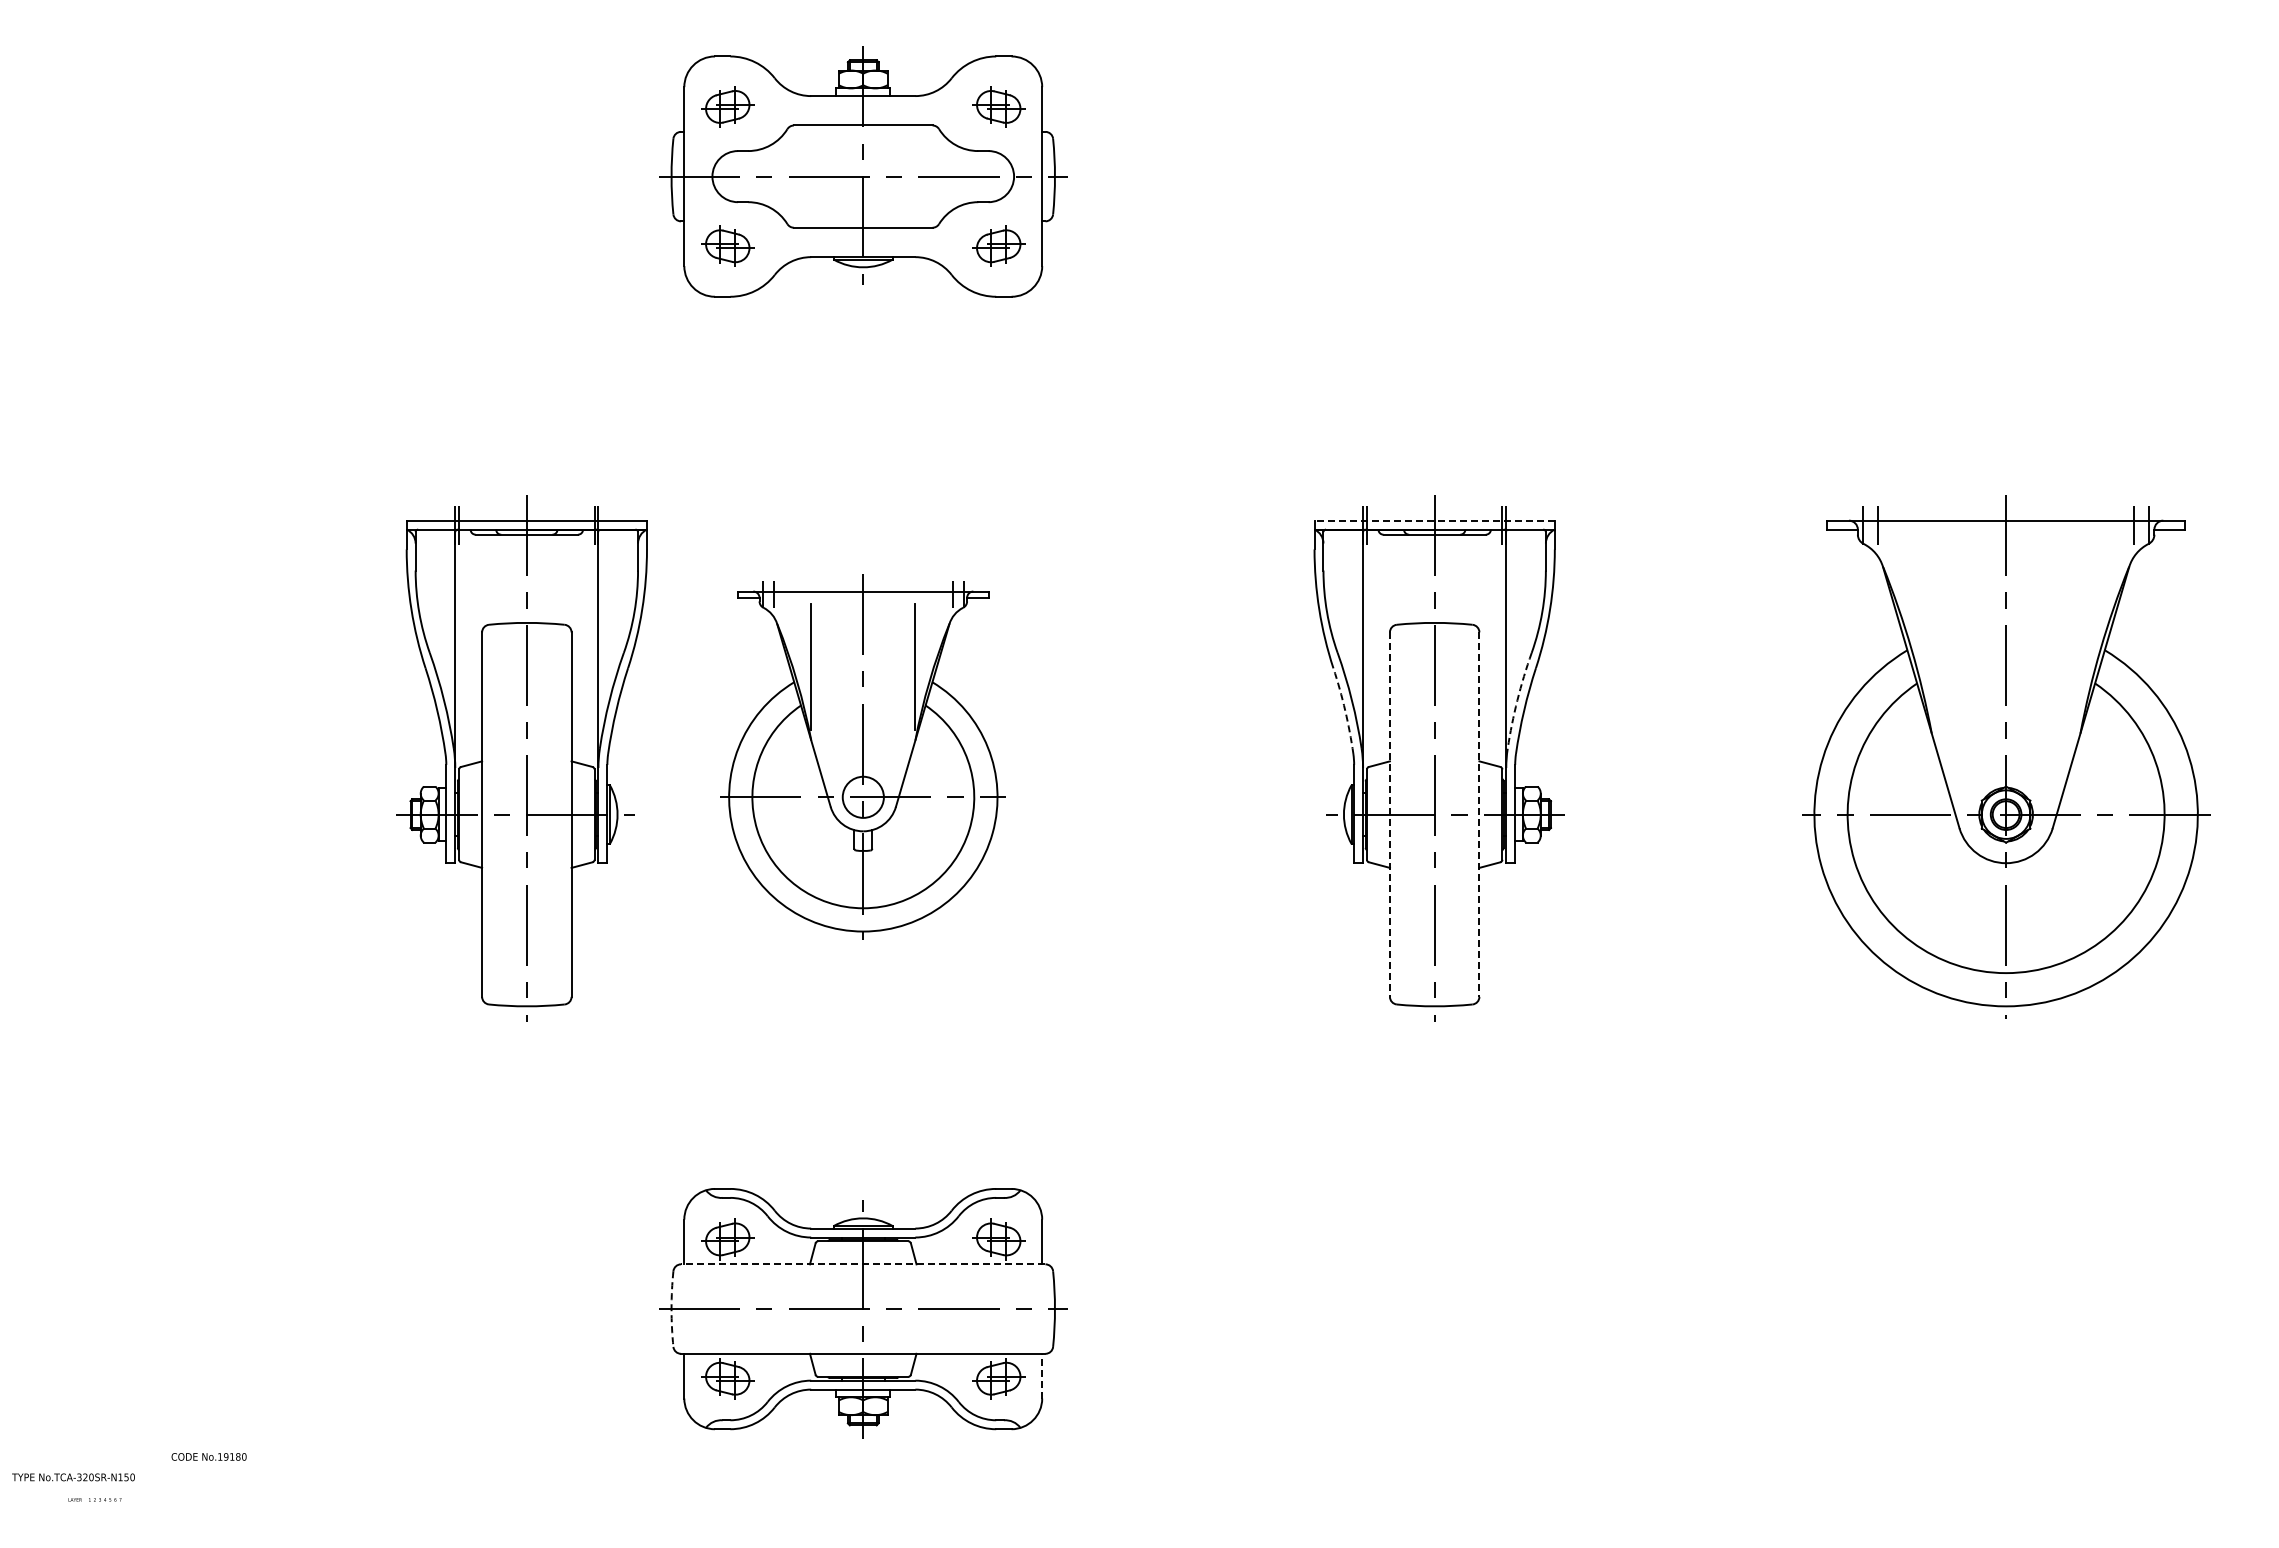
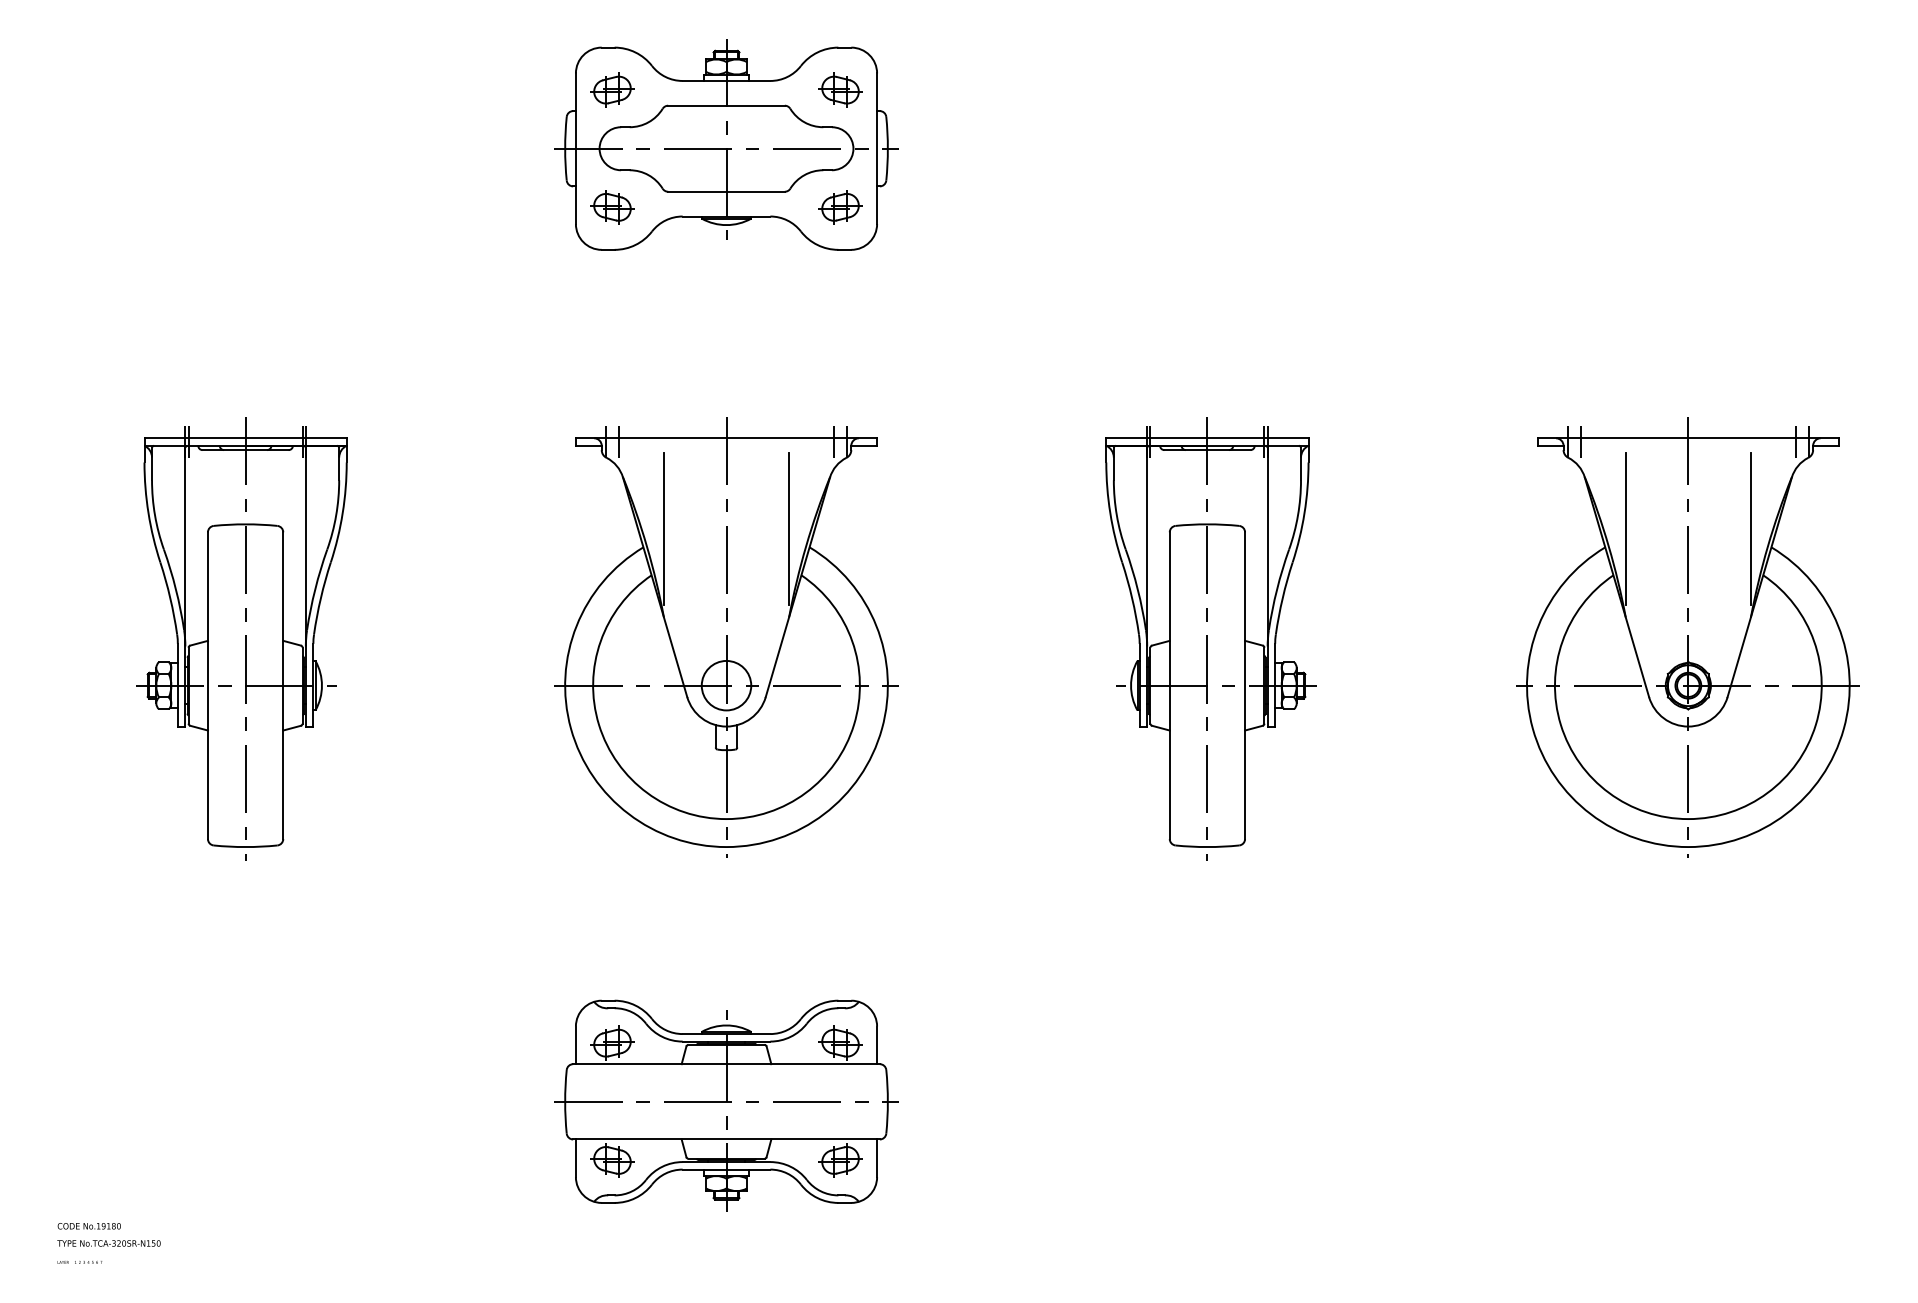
line: (1434, 520) -> (1207, 438), dashed -> solid
line: (1931, 628) -> (1625, 529), added
line: (2080, 628) -> (1750, 529), added
arc: (1517, 700) -> (1277, 589), dashed -> solid
arc: (1345, 710) -> (1132, 598), dashed -> solid
part: (863, 756) -> (726, 636), size x1.43
part: (521, 758) -> (241, 638), moved
line: (1389, 815) -> (1169, 686), dashed -> solid
line: (1479, 815) -> (1245, 686), dashed -> solid
line: (862, 1264) -> (725, 1064), dashed -> solid
arc: (671, 1309) -> (565, 1102), dashed -> solid
line: (1042, 1375) -> (877, 1157), dashed -> solid
text: (208, 1456) -> (88, 1225), moved
text: (73, 1477) -> (108, 1243), moved

